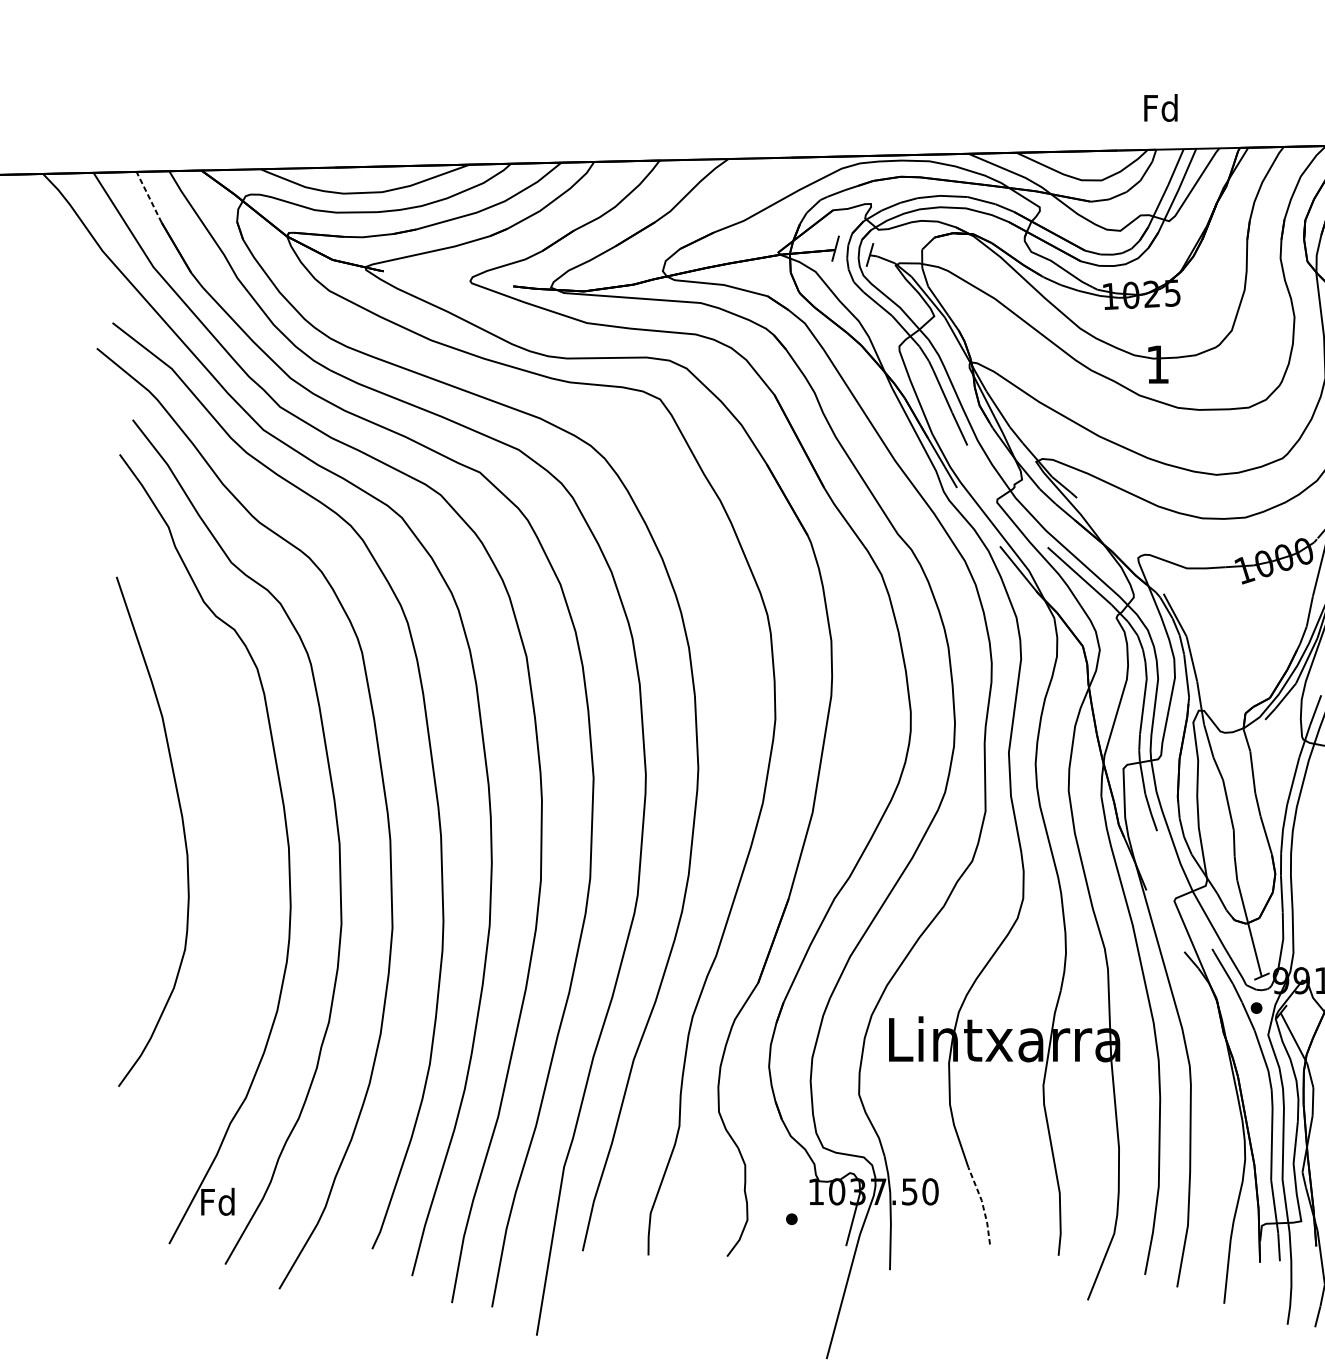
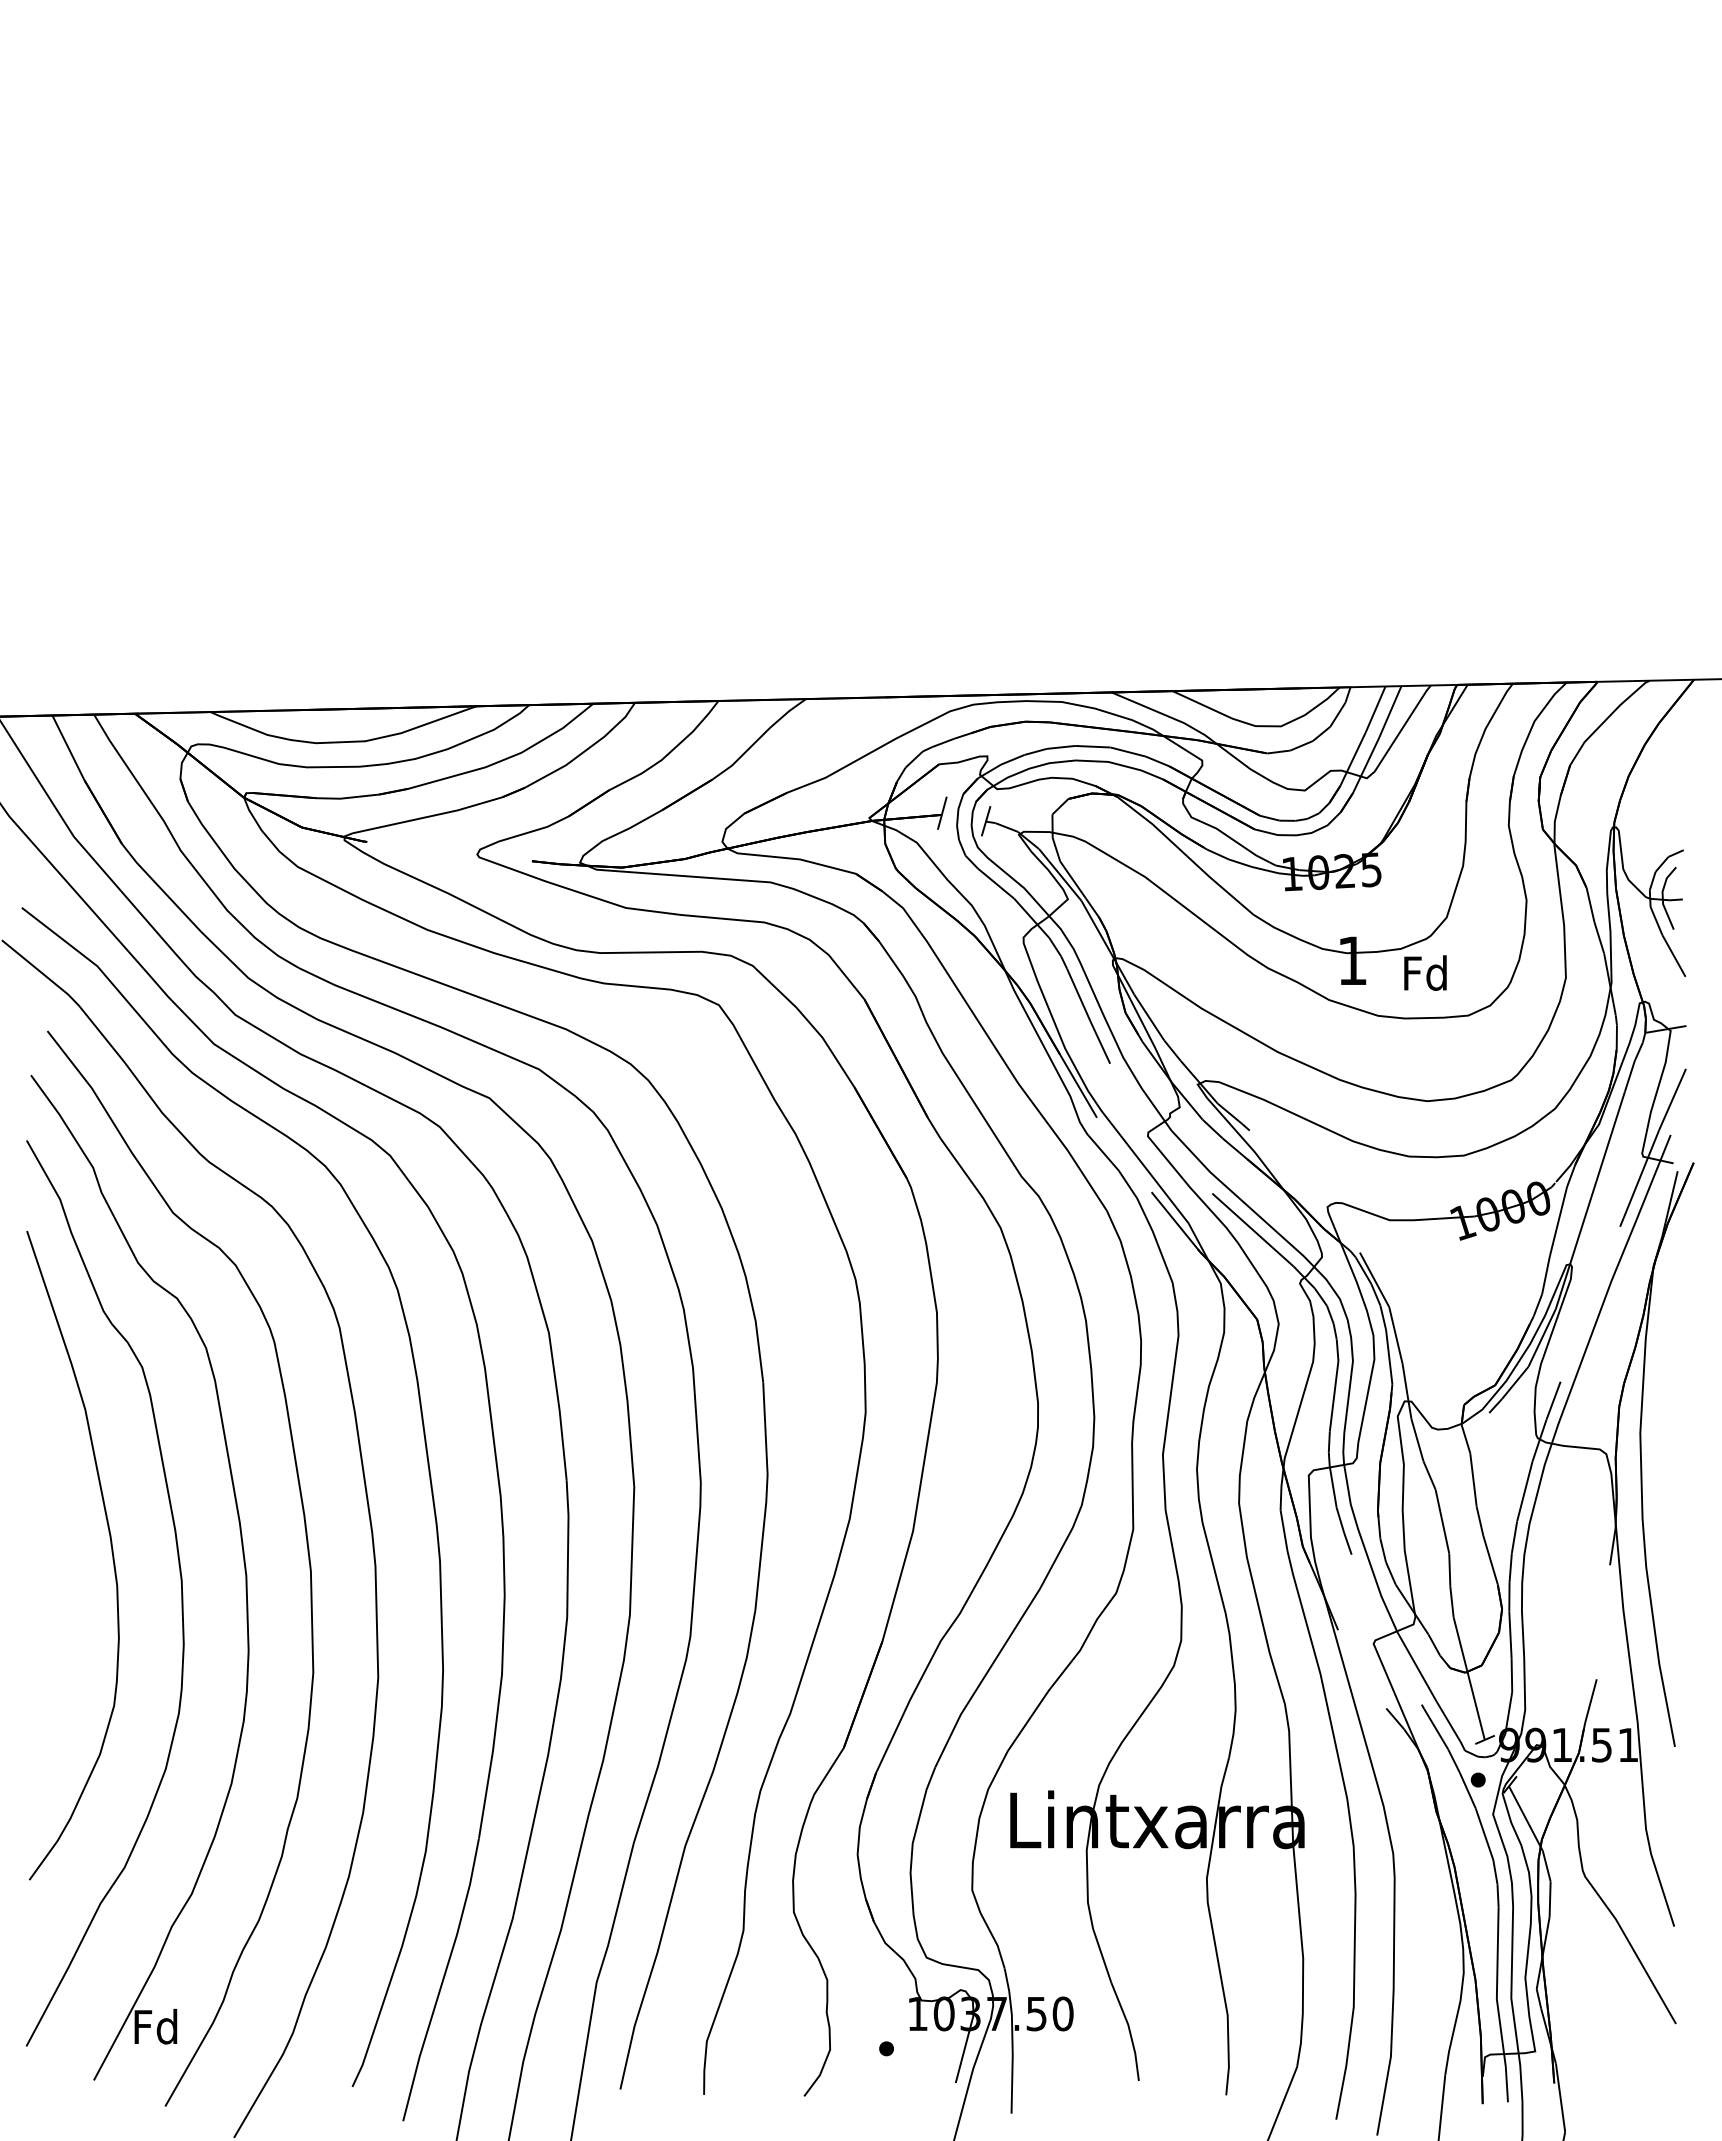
text: (1160, 107) -> (1425, 972), moved
line: (149, 197) -> (68, 747), dashed -> solid
curve: (237, 852) -> (180, 1582), added
line: (982, 1204) -> (1129, 2030), dashed -> solid

